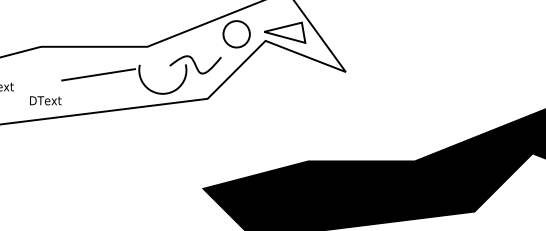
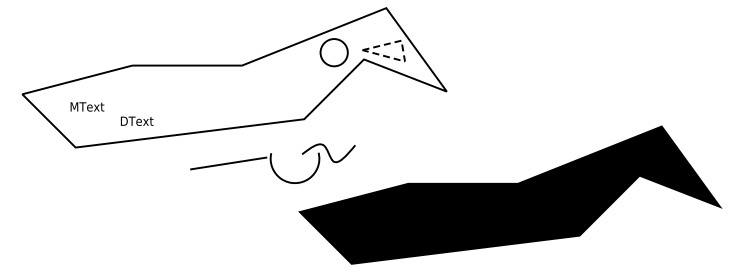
line: (303, 35) -> (403, 53), solid -> dashed
part: (141, 74) -> (272, 163), moved

